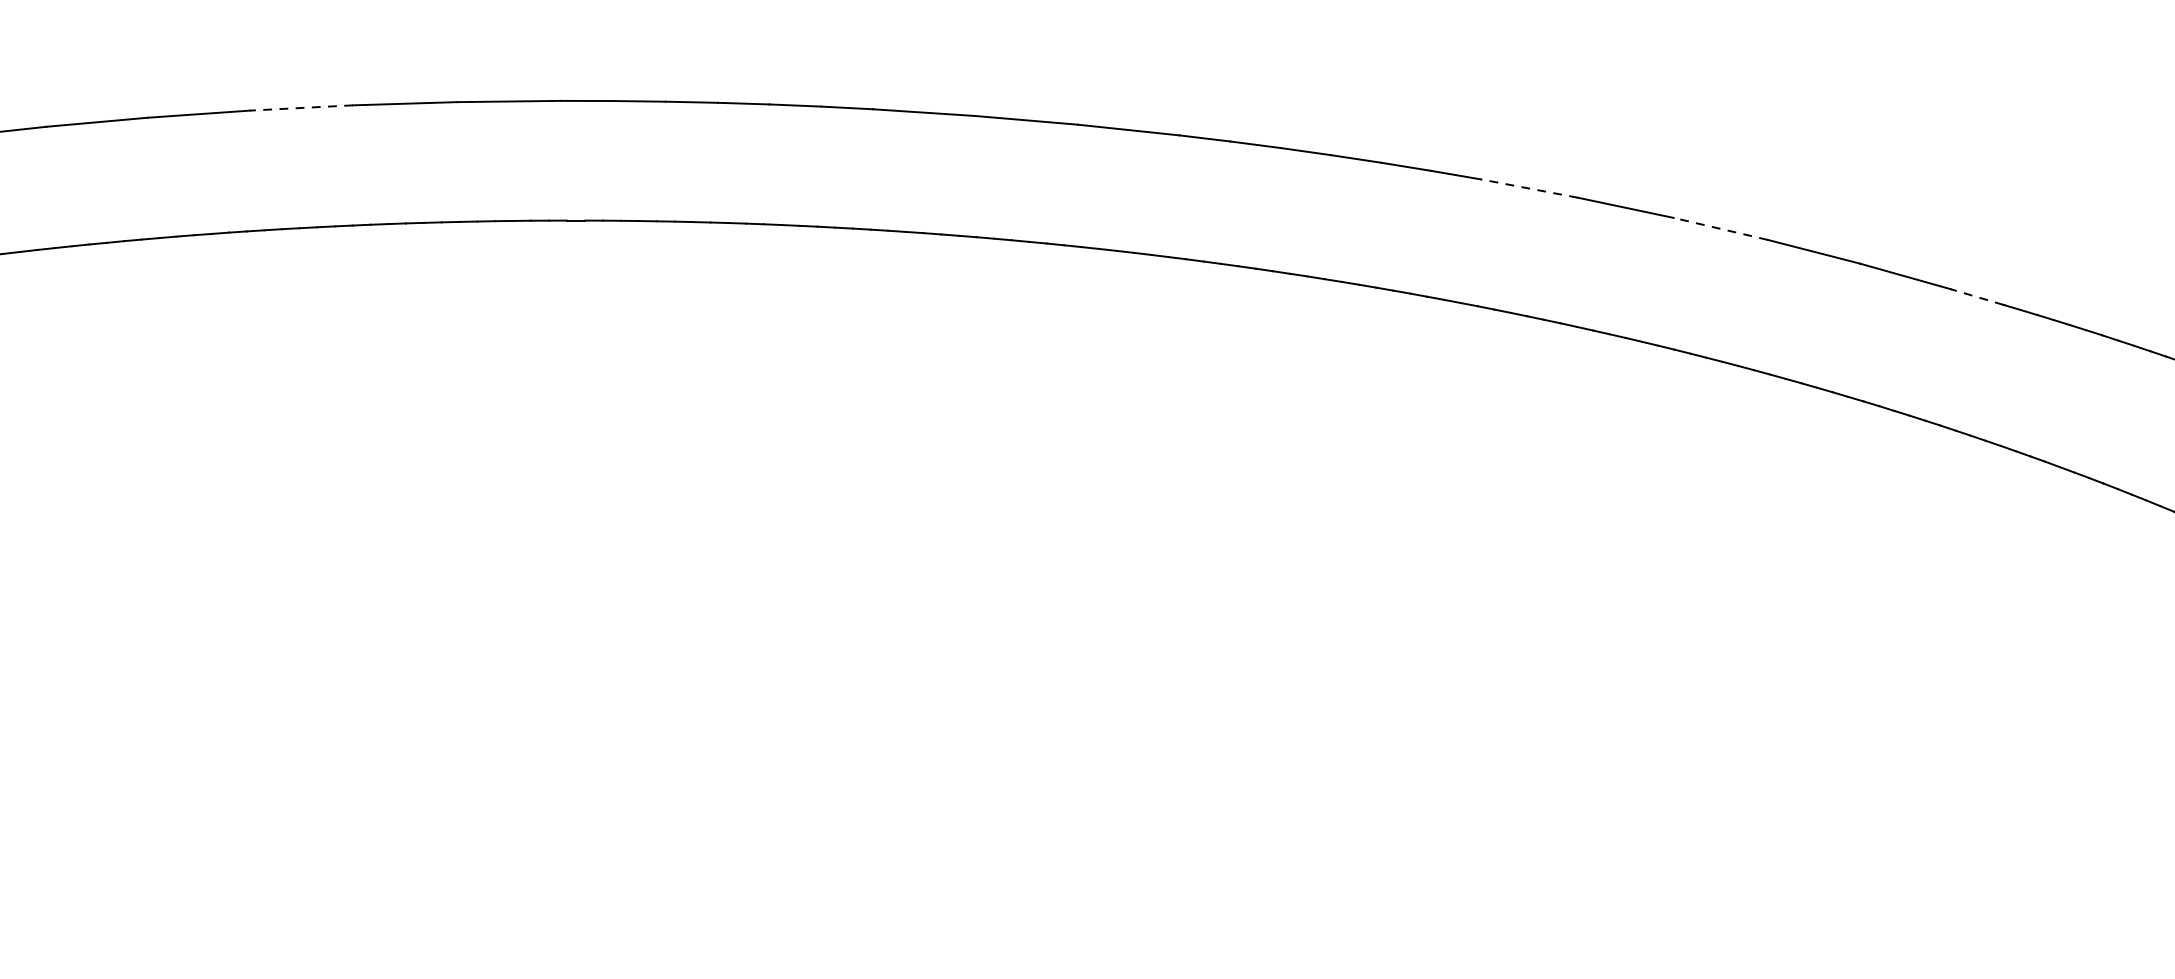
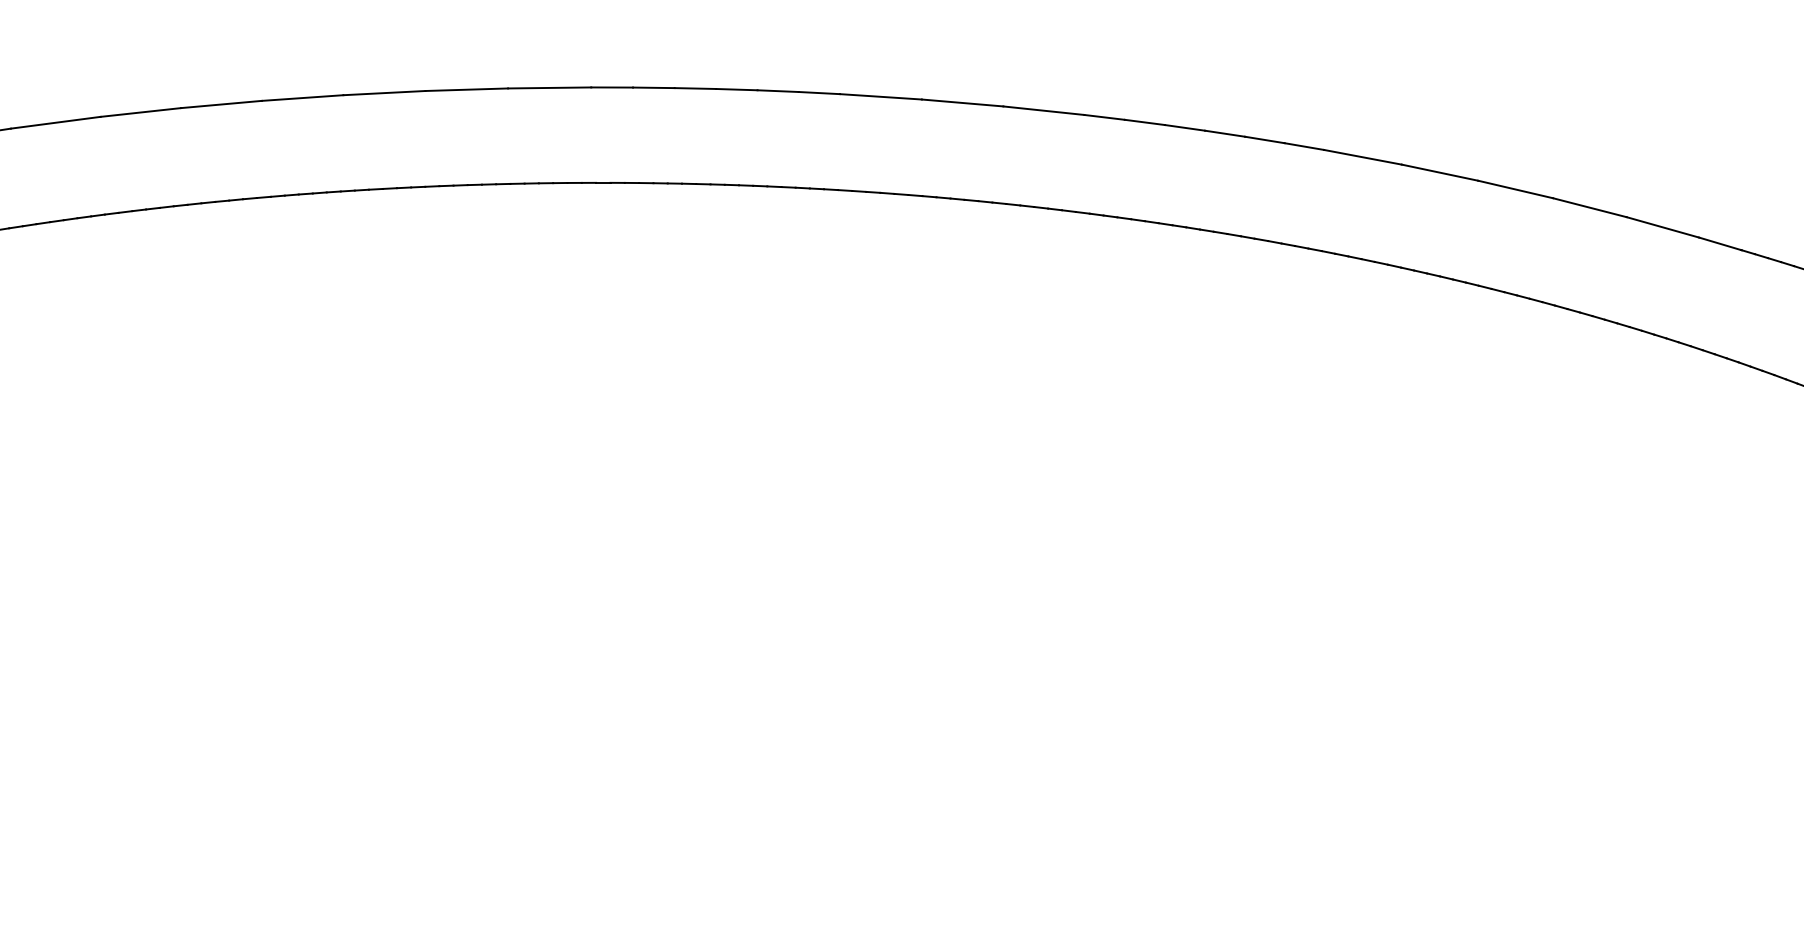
line: (300, 108) -> (383, 93), dashed -> solid
line: (1528, 188) -> (1362, 157), dashed -> solid
line: (1720, 228) -> (1515, 189), dashed -> solid
line: (1976, 296) -> (1719, 243), dashed -> solid

